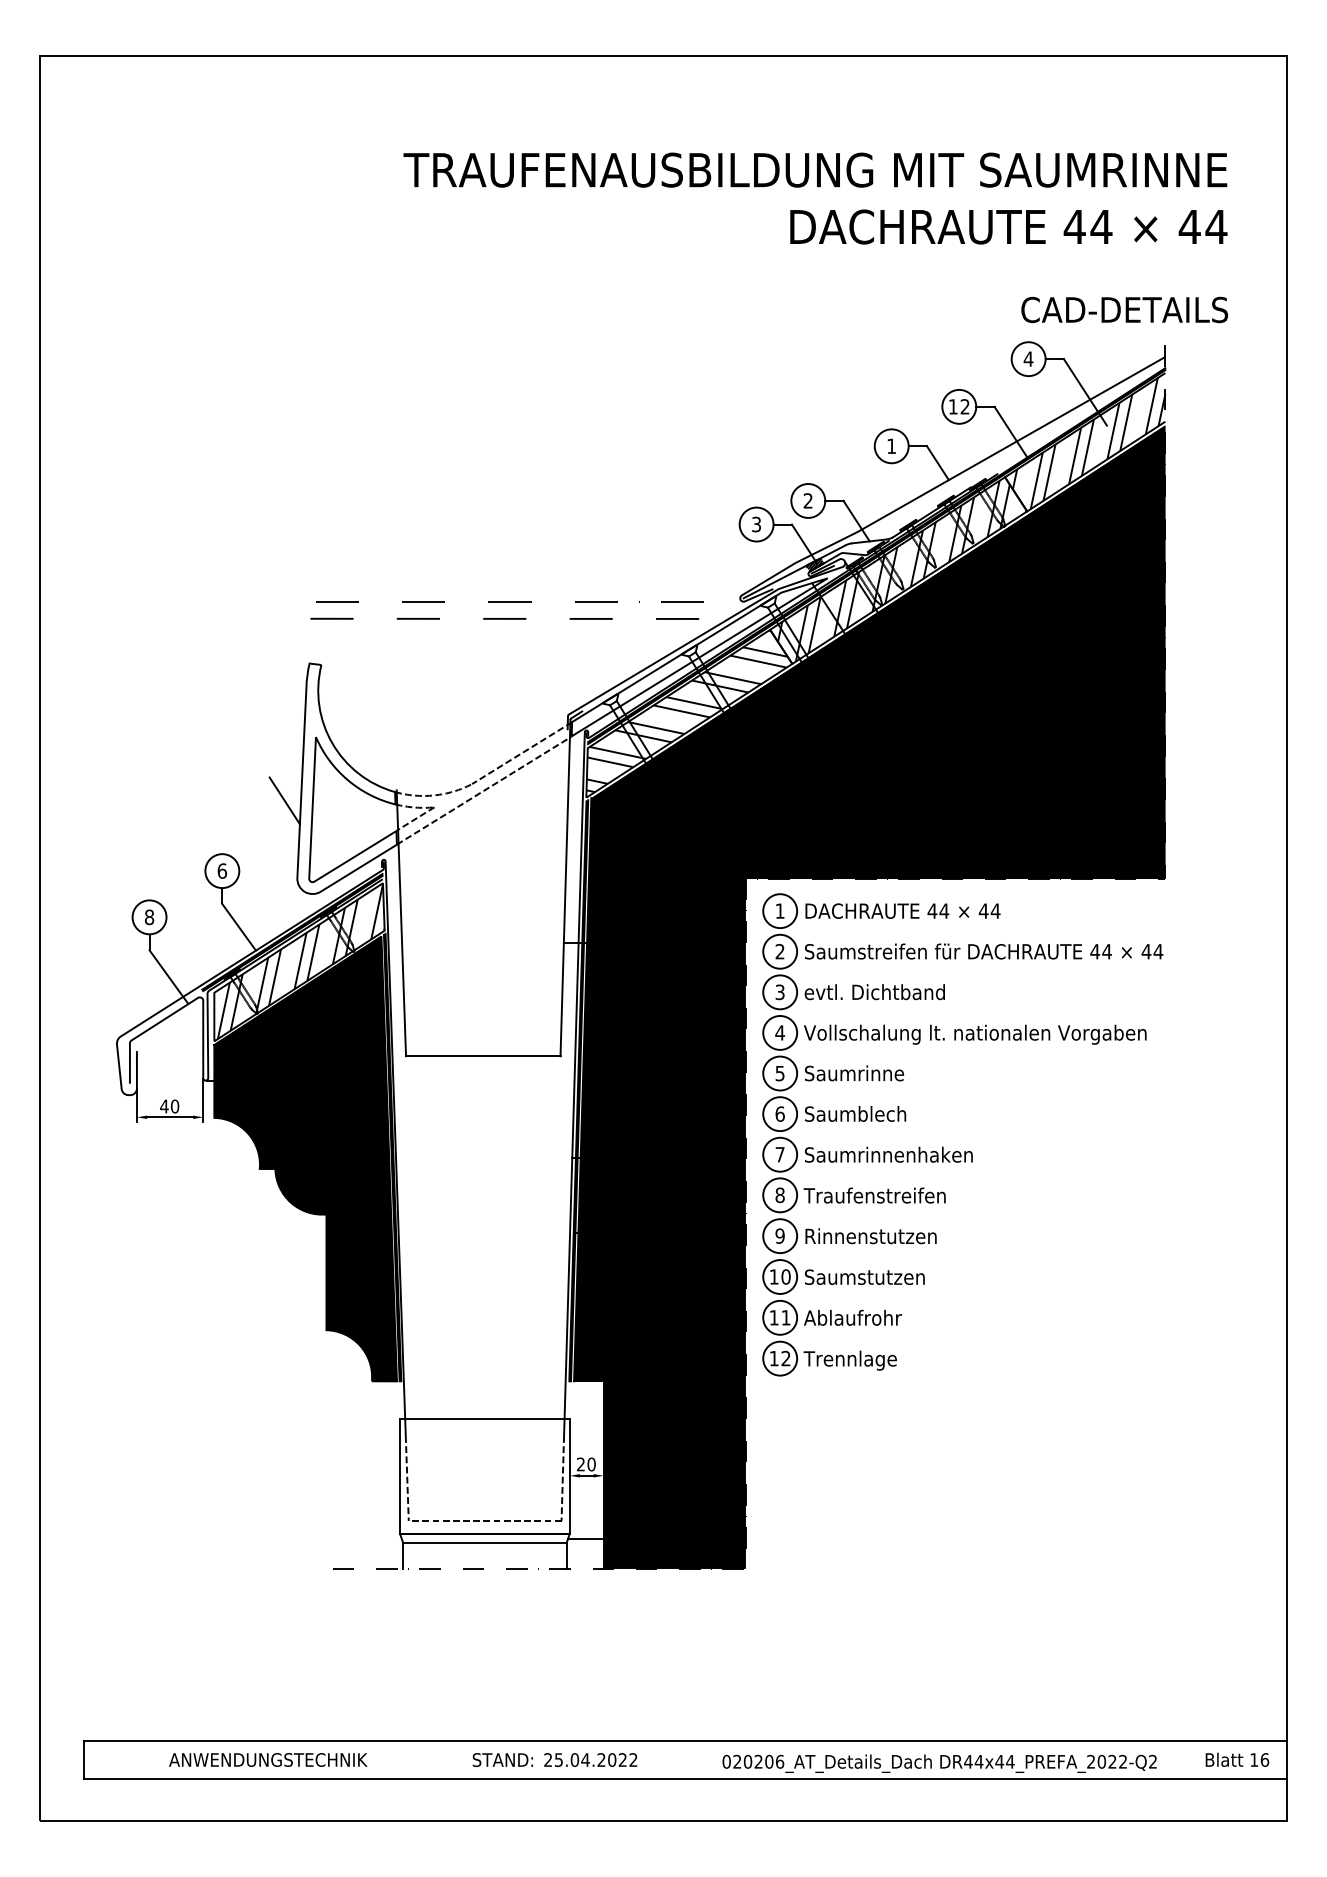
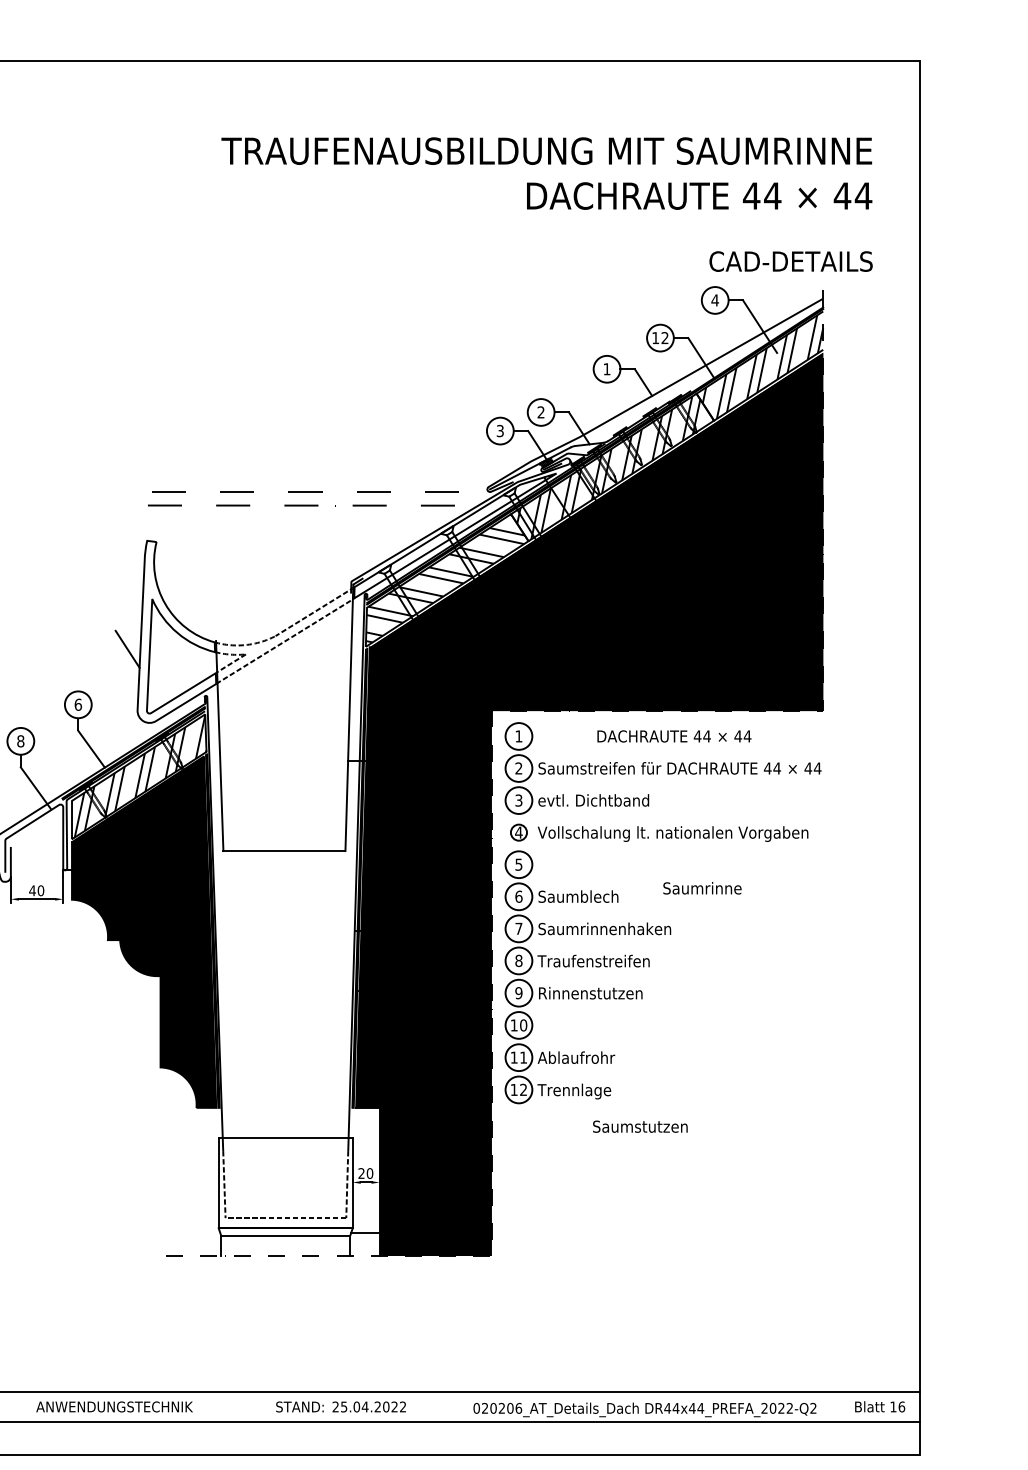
text: (902, 910) -> (674, 735), moved
circle: (780, 1032) -> (519, 832), size x0.6
text: (854, 1073) -> (702, 888), moved
text: (864, 1276) -> (640, 1126), moved

